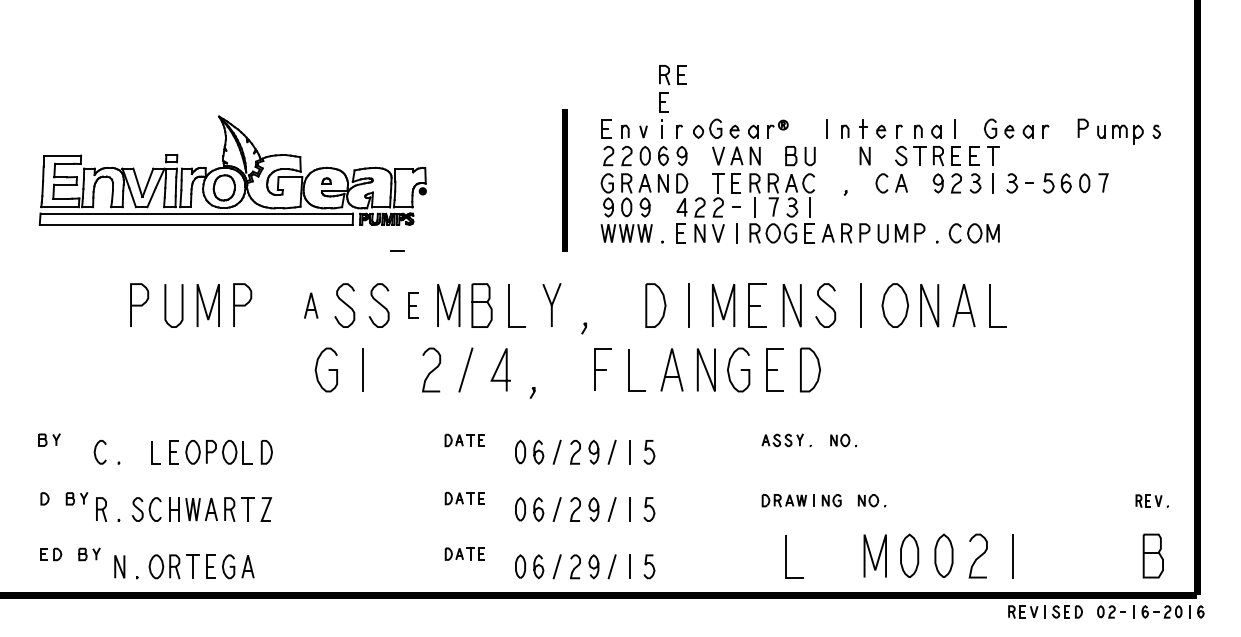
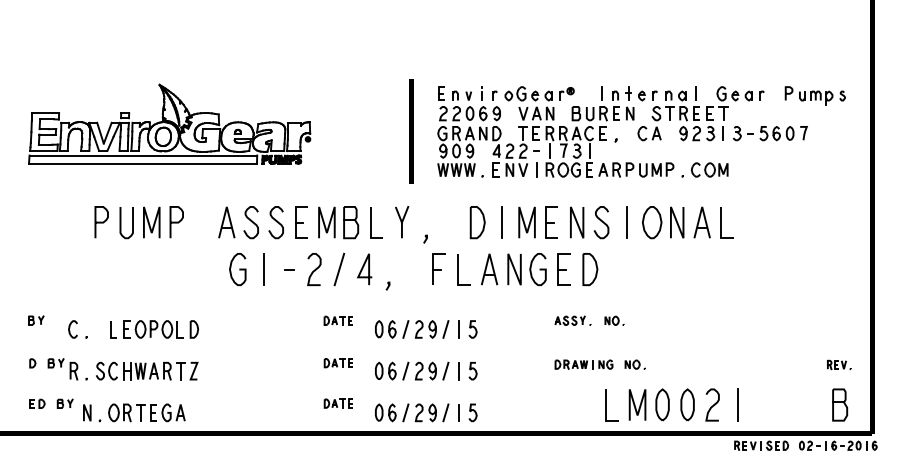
part: (672, 88) -> (609, 123), moved
line: (397, 250) -> (289, 269), moved
part: (310, 305) -> (226, 222), size x1.67
part: (413, 305) -> (301, 222), size x1.67
line: (786, 556) -> (606, 405), moved

